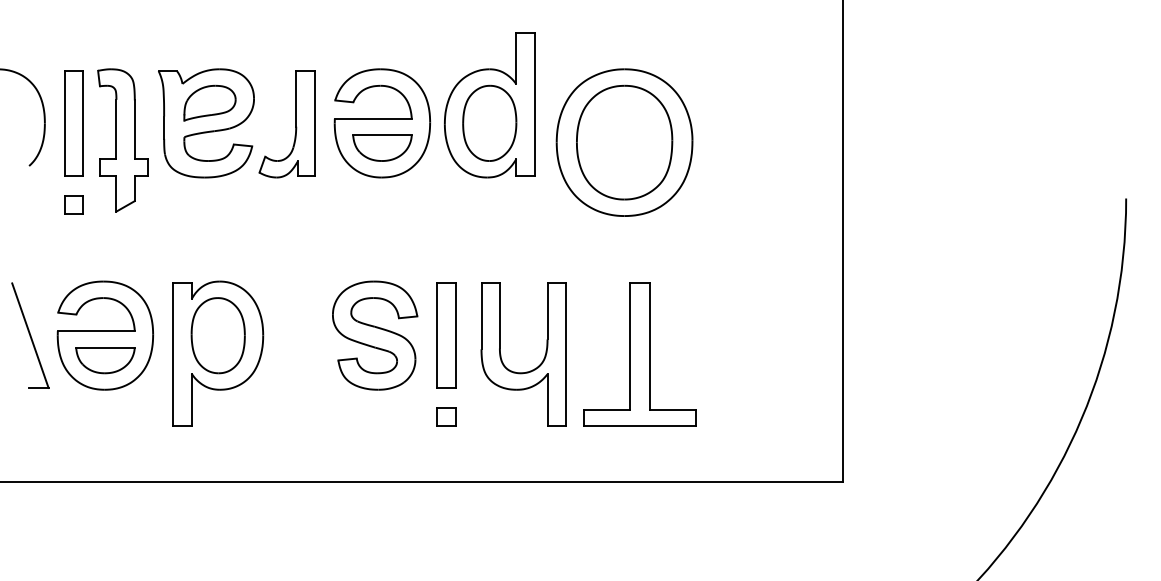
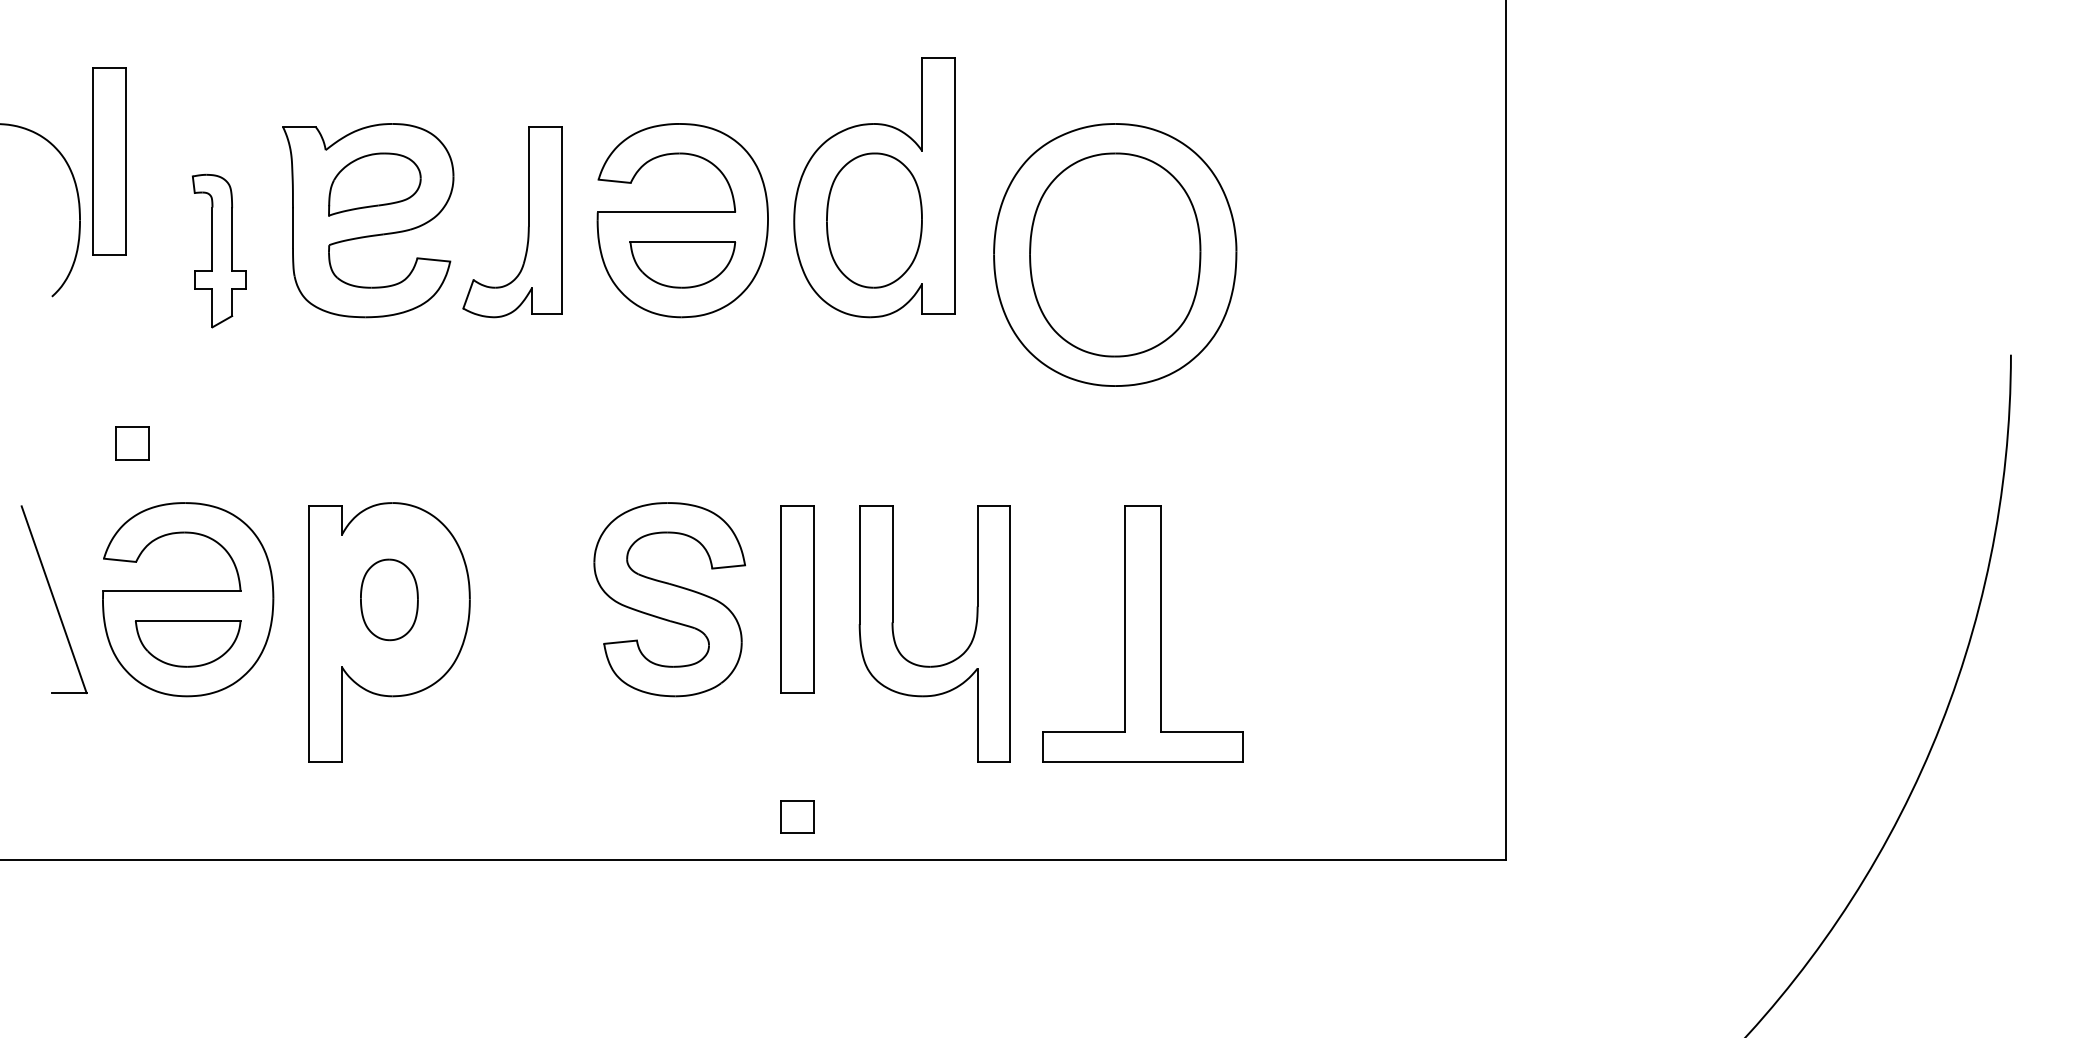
part: (73, 123) -> (107, 161), moved
part: (122, 140) -> (218, 251), size x0.6
part: (73, 204) -> (131, 442), moved
part: (217, 335) -> (388, 599), size x0.6
part: (446, 416) -> (797, 815), moved

